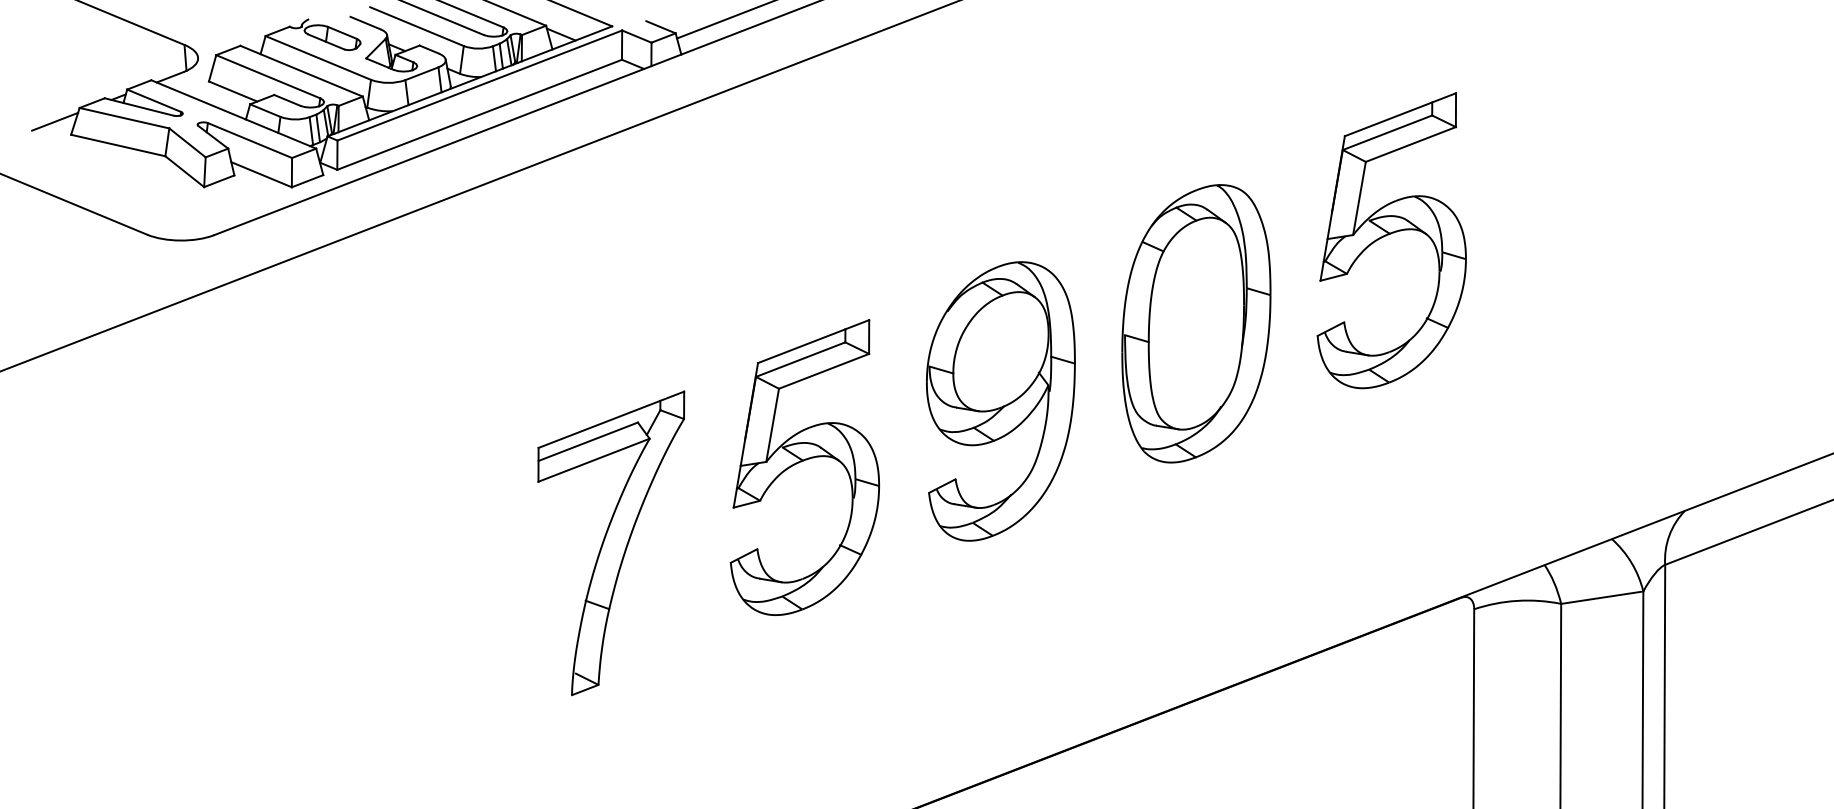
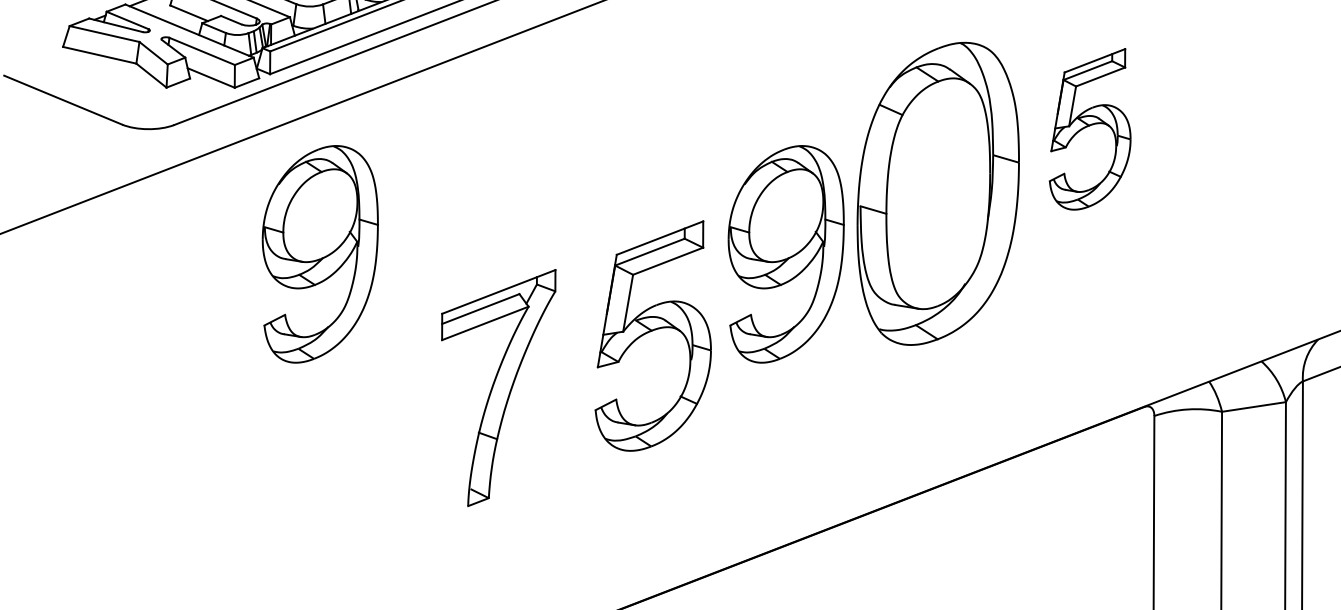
line: (55, 121) -> (50, 36), removed
part: (1391, 240) -> (1090, 129), size x0.7
part: (1196, 323) -> (938, 193), size x1.4
part: (401, 401) -> (320, 254), added
part: (804, 467) -> (652, 336), moved
part: (611, 543) -> (498, 388), moved

